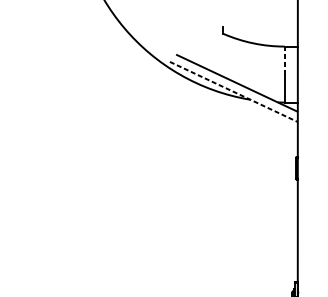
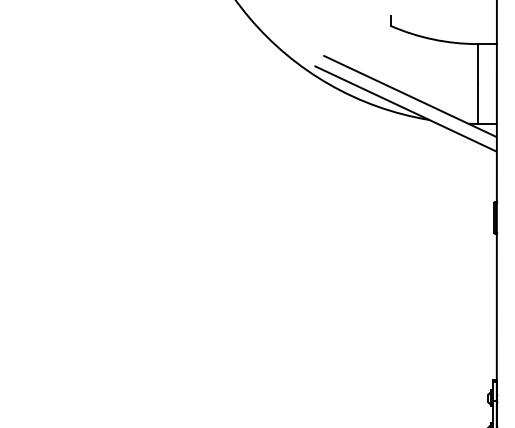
line: (284, 60) -> (478, 64), dashed -> solid
line: (234, 92) -> (406, 109), dashed -> solid

